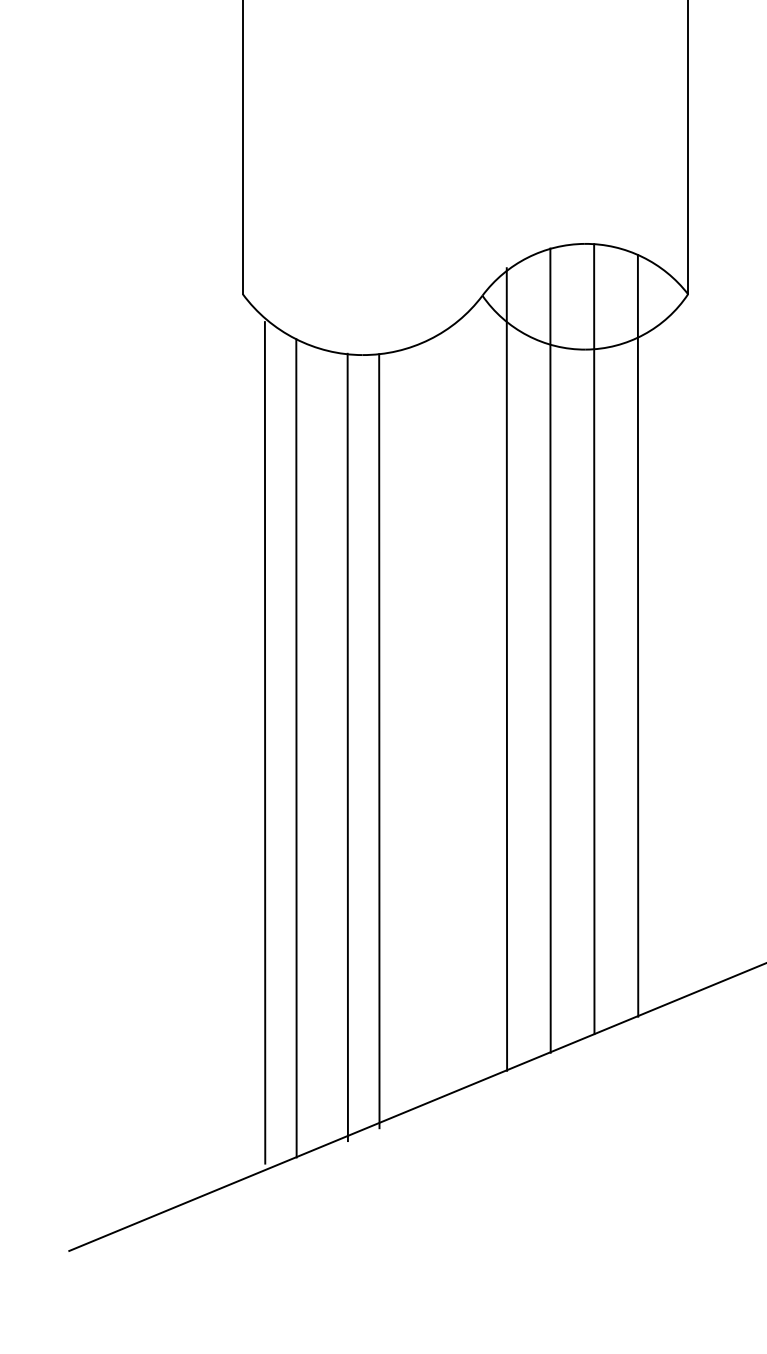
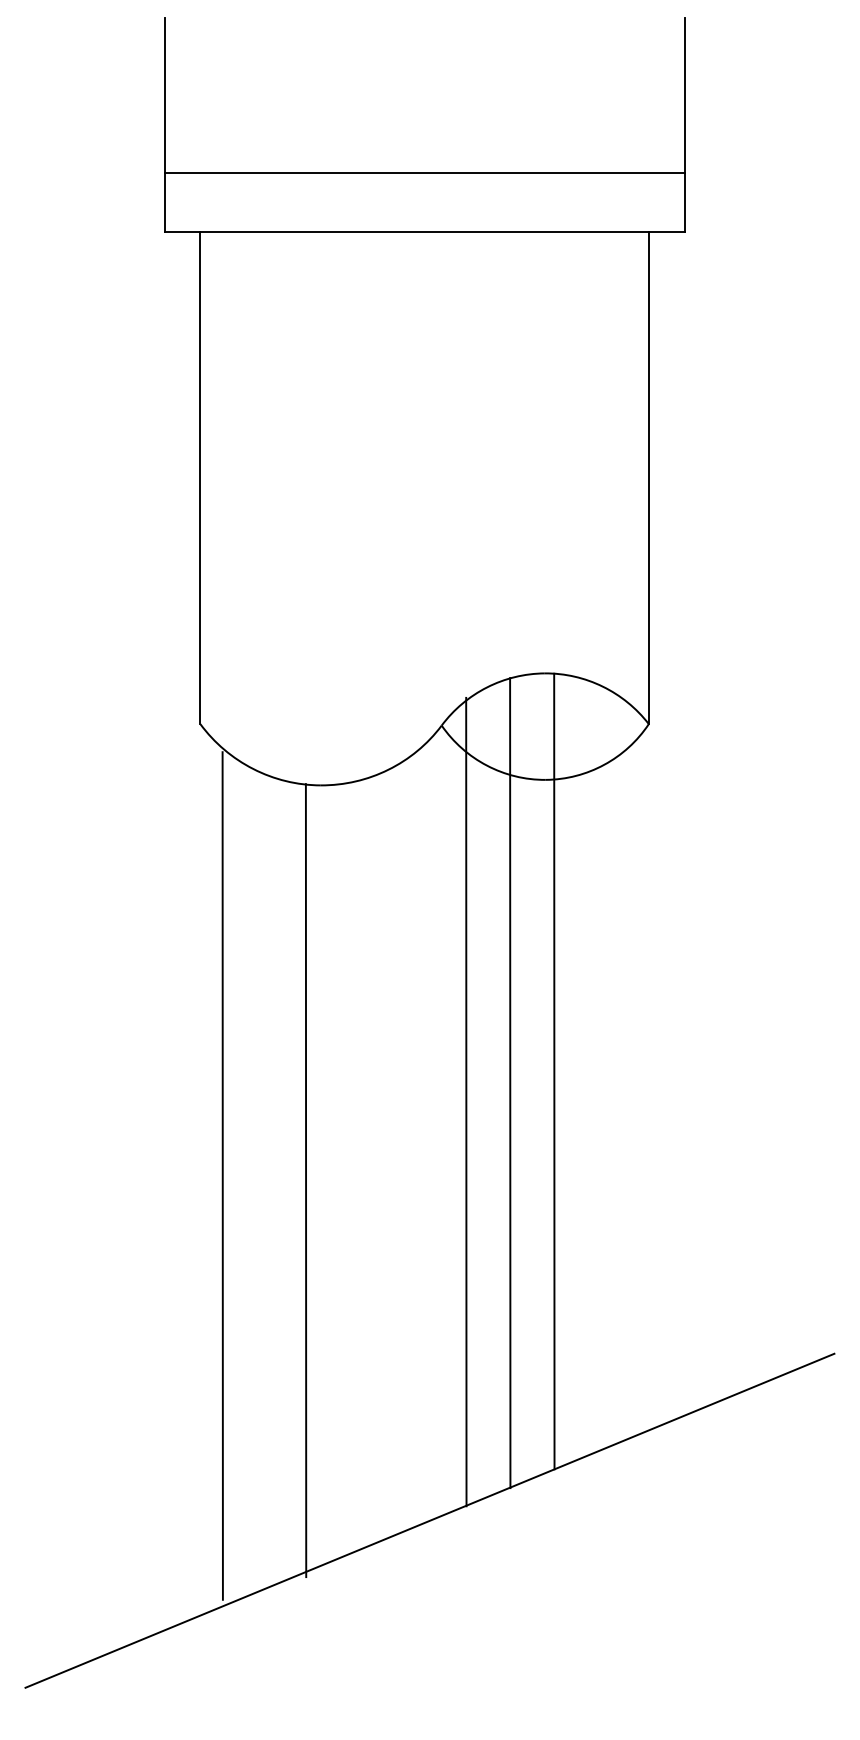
line: (638, 635) -> (598, 1067), removed
line: (379, 741) -> (337, 1174), removed
line: (296, 748) -> (254, 1181), removed

